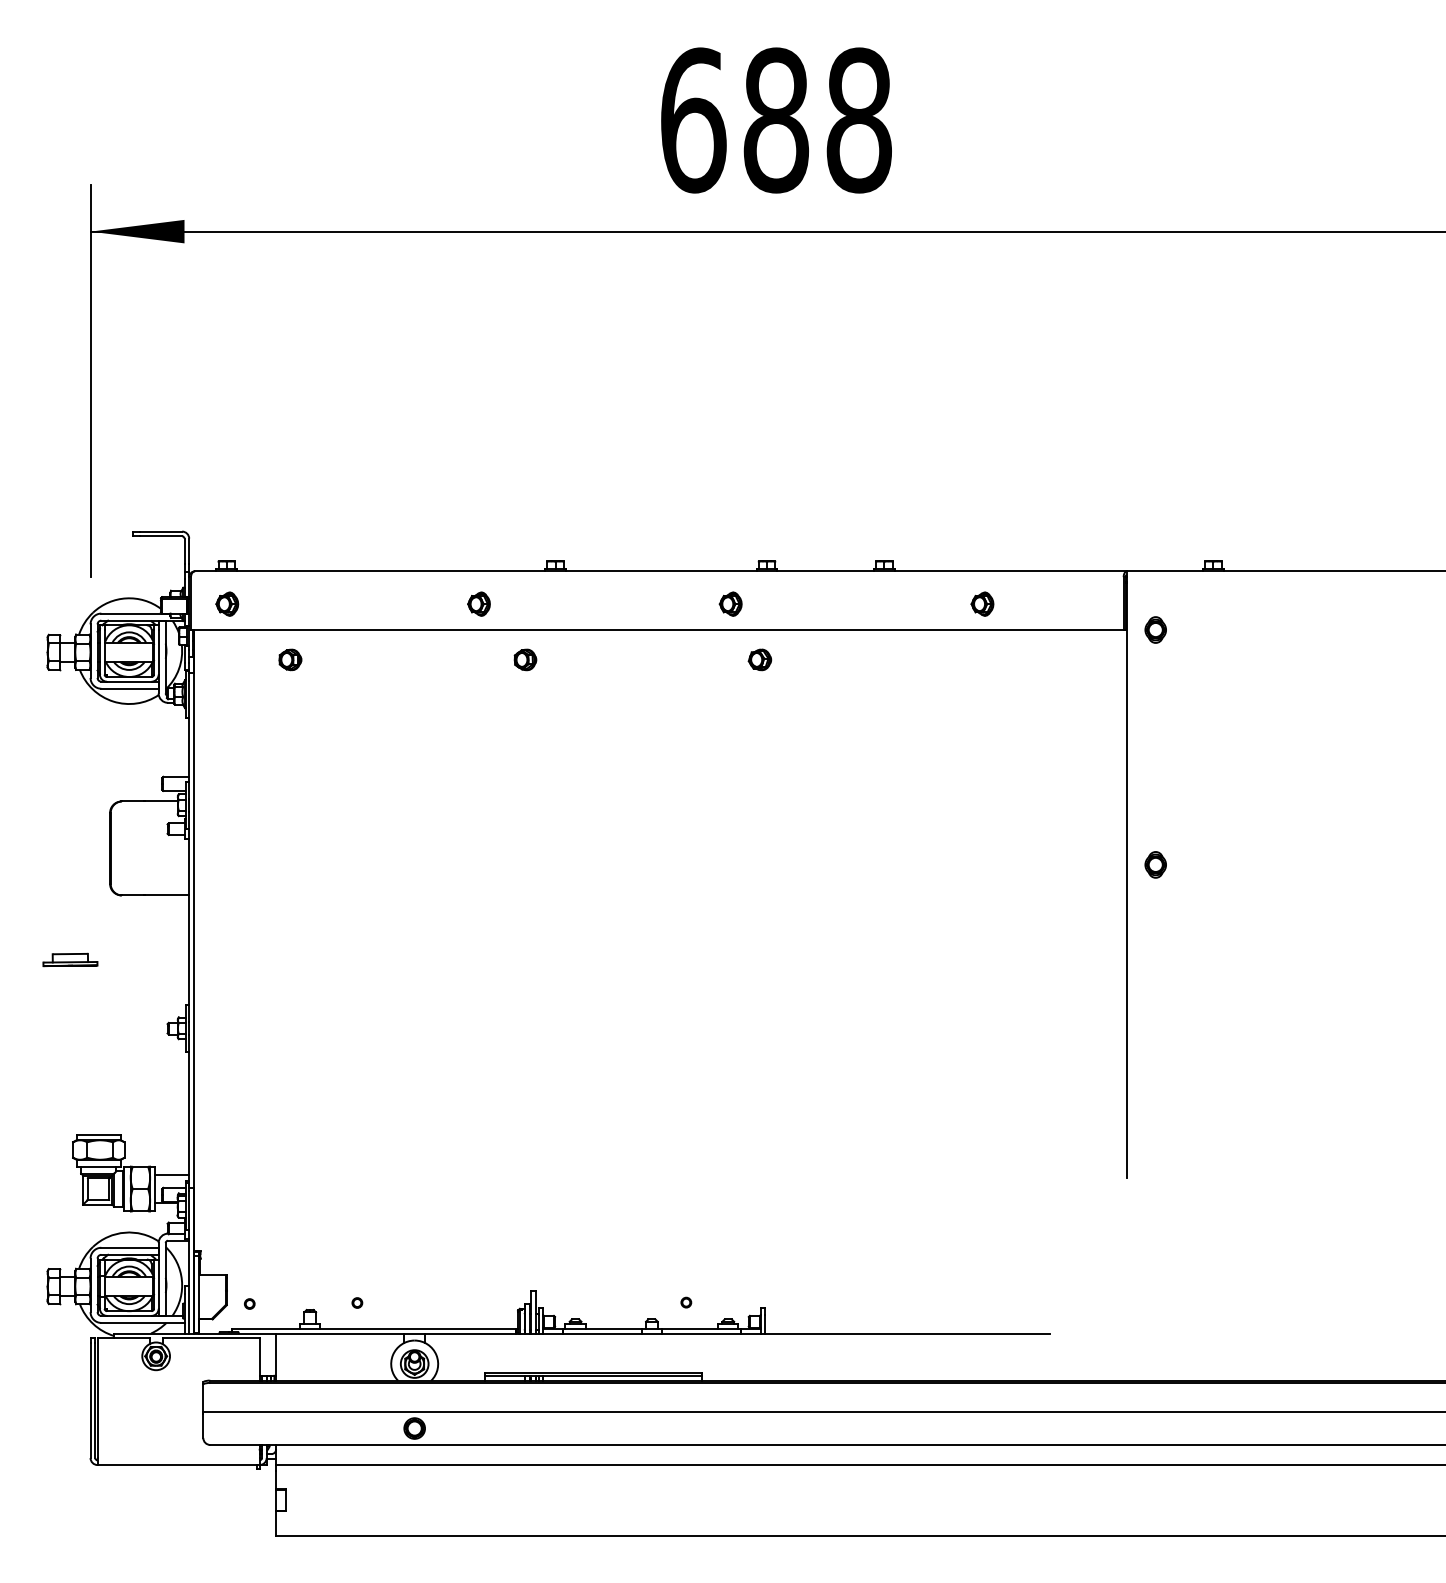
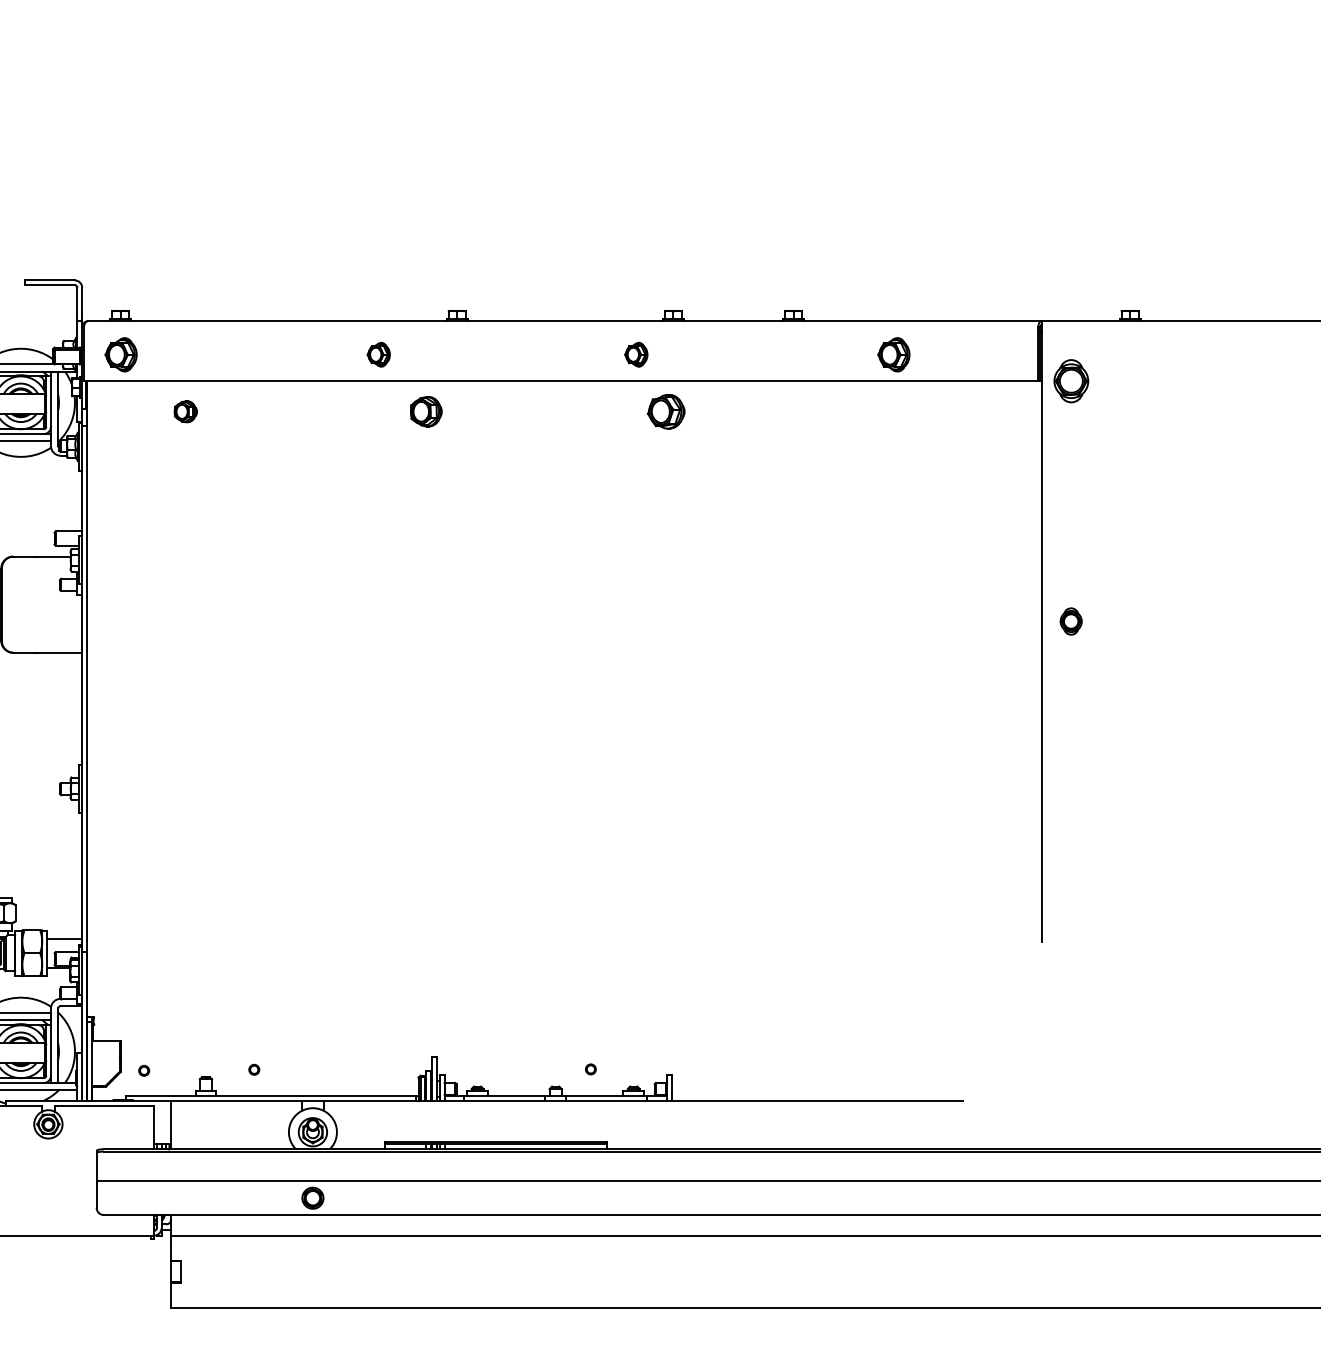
part: (227, 603) -> (121, 354), size x1.4
part: (982, 603) -> (893, 354), size x1.4
part: (1155, 629) -> (1070, 380), size x1.6
part: (525, 659) -> (426, 411), size x1.4
part: (759, 659) -> (665, 411), size x1.6

